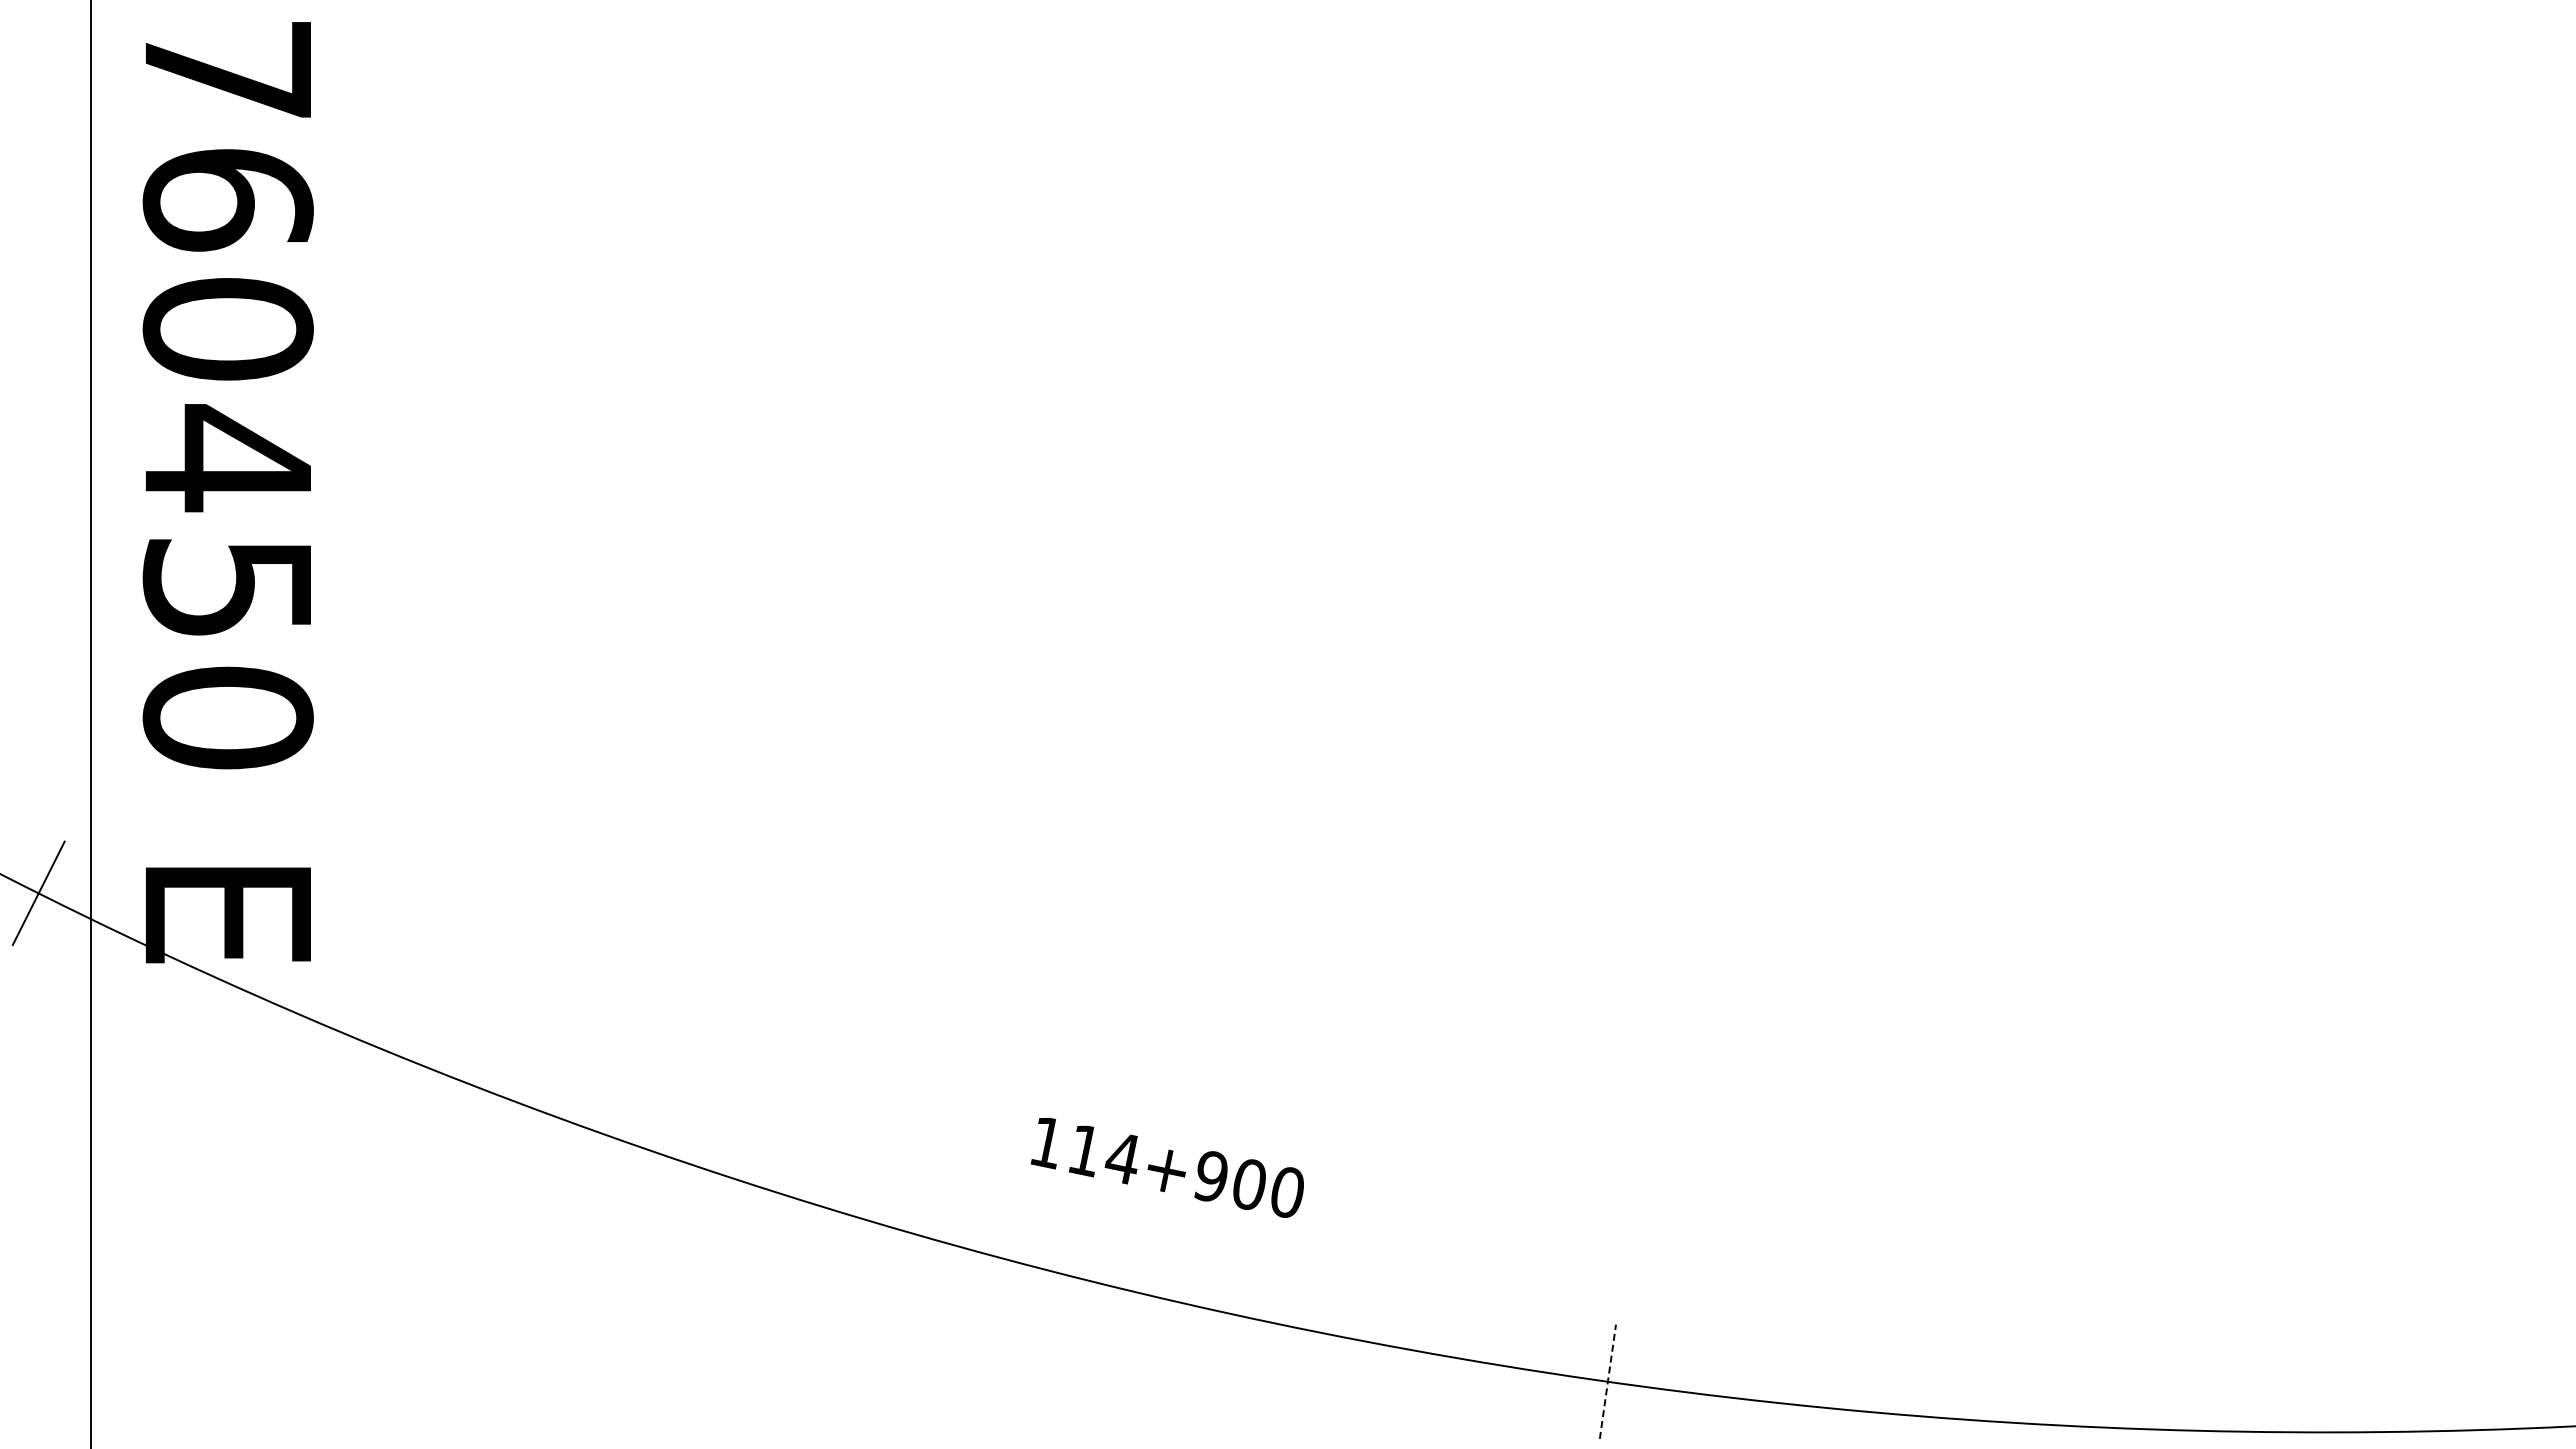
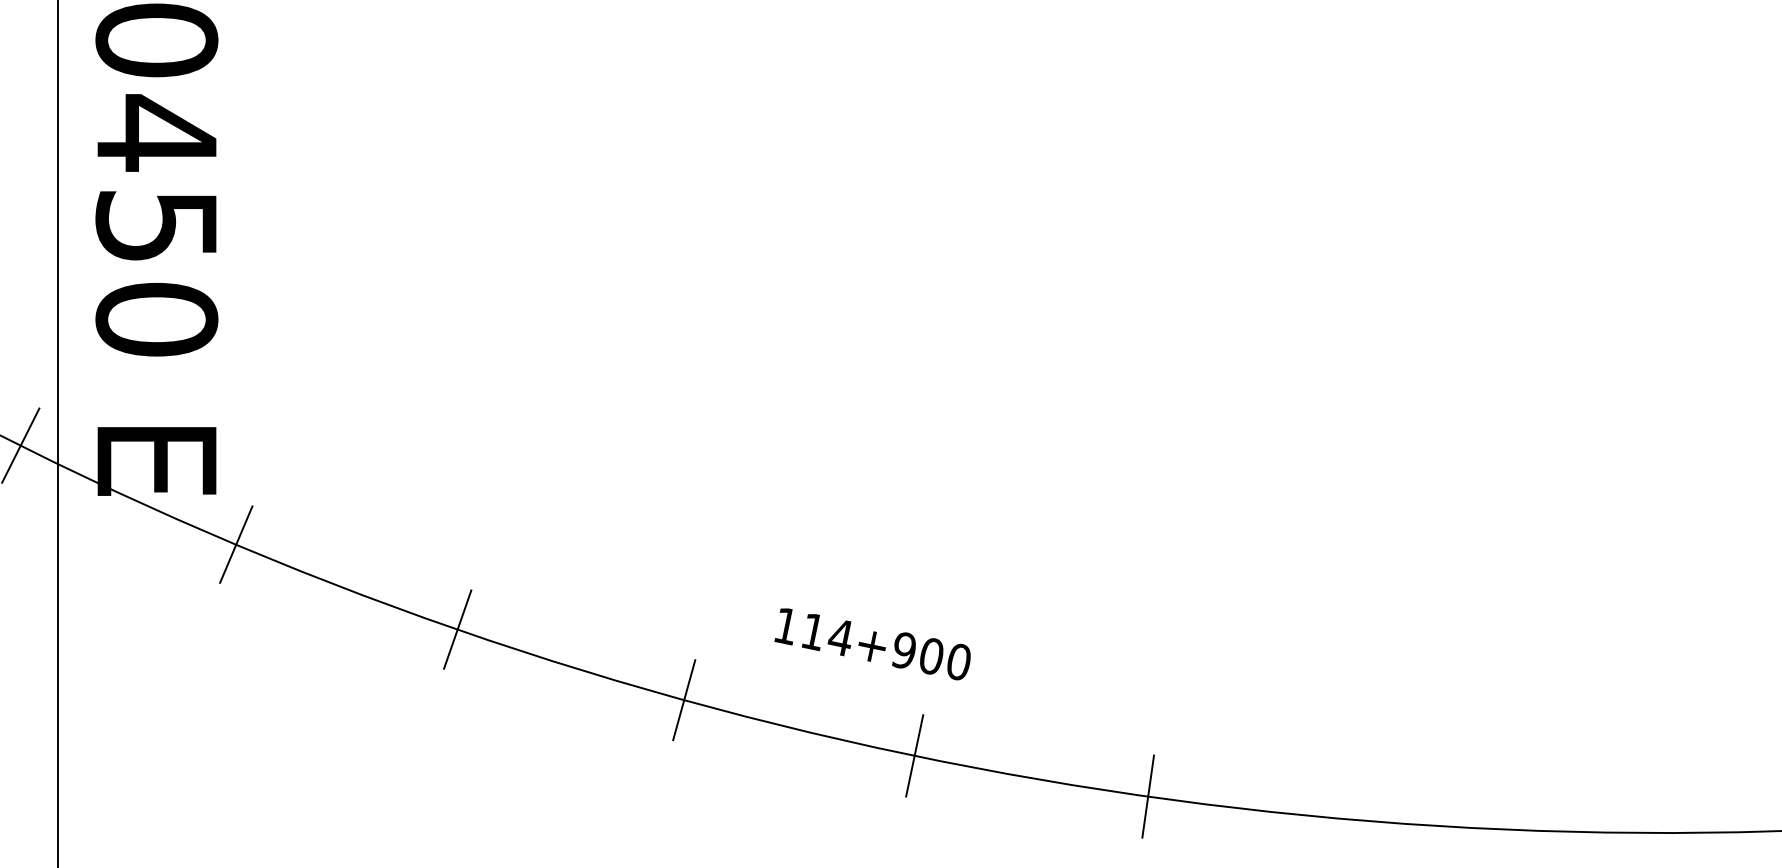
line: (338, 1030) -> (236, 544), added
line: (646, 1148) -> (457, 629), added
text: (1166, 1167) -> (871, 644), moved
line: (961, 1247) -> (683, 700), added
line: (1282, 1324) -> (914, 755), added
line: (1607, 1381) -> (1147, 796), dashed -> solid

